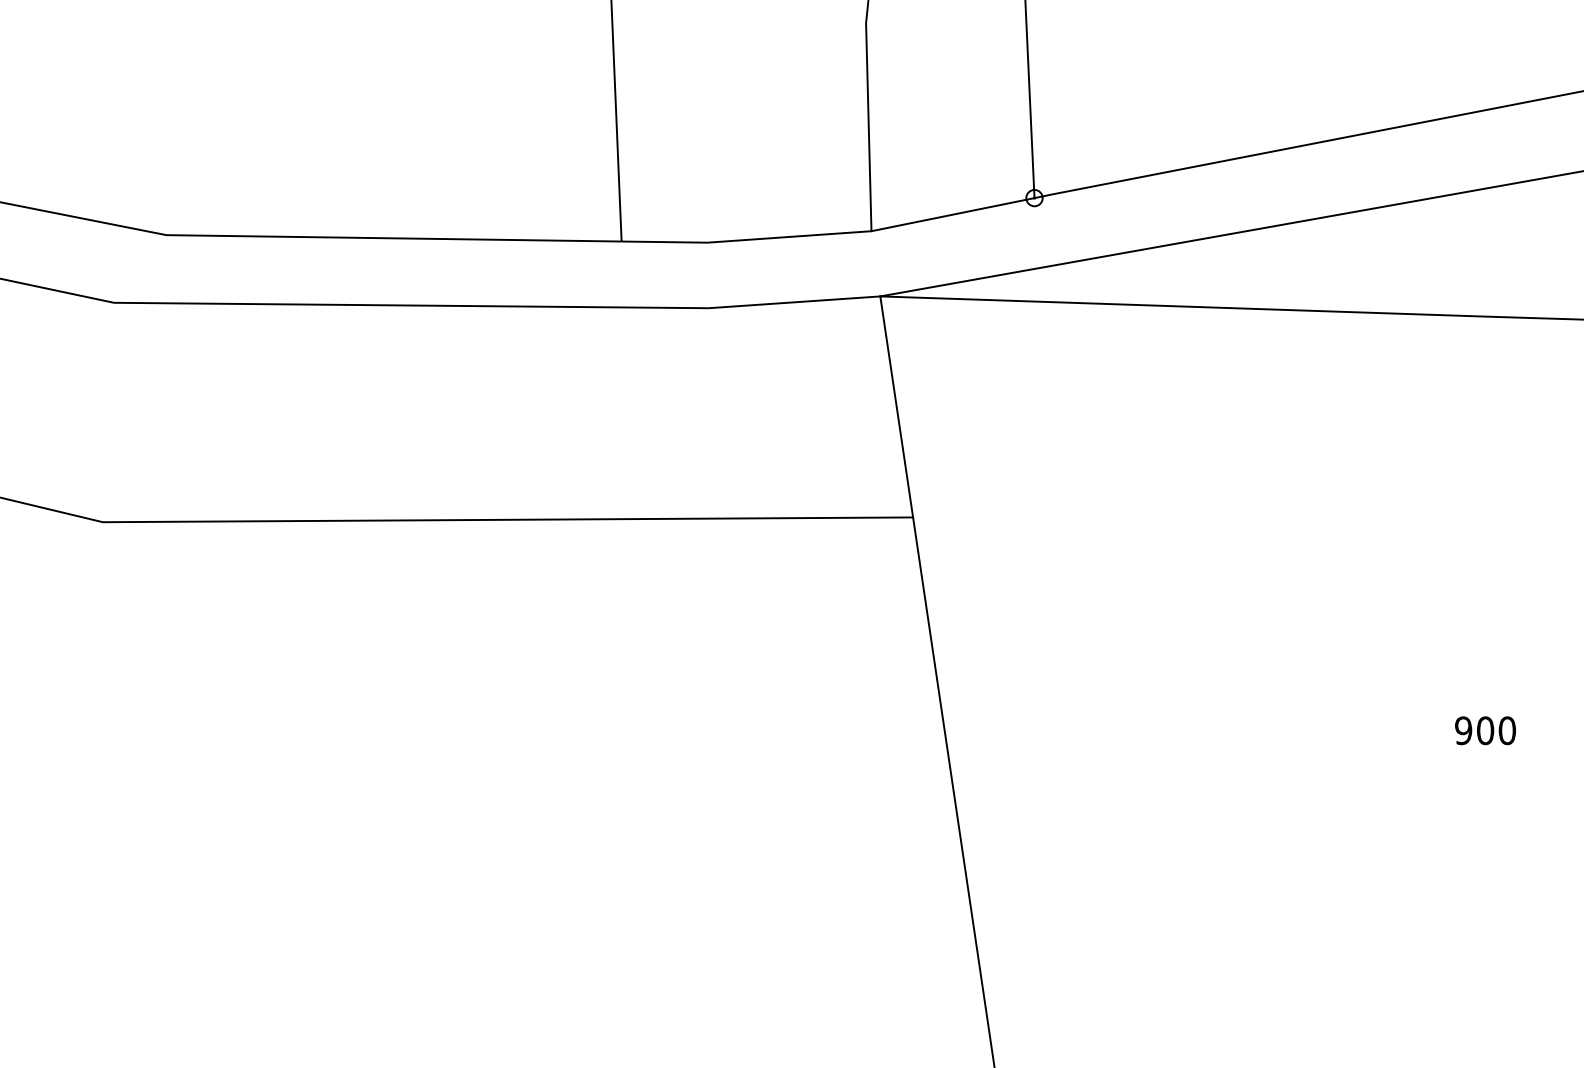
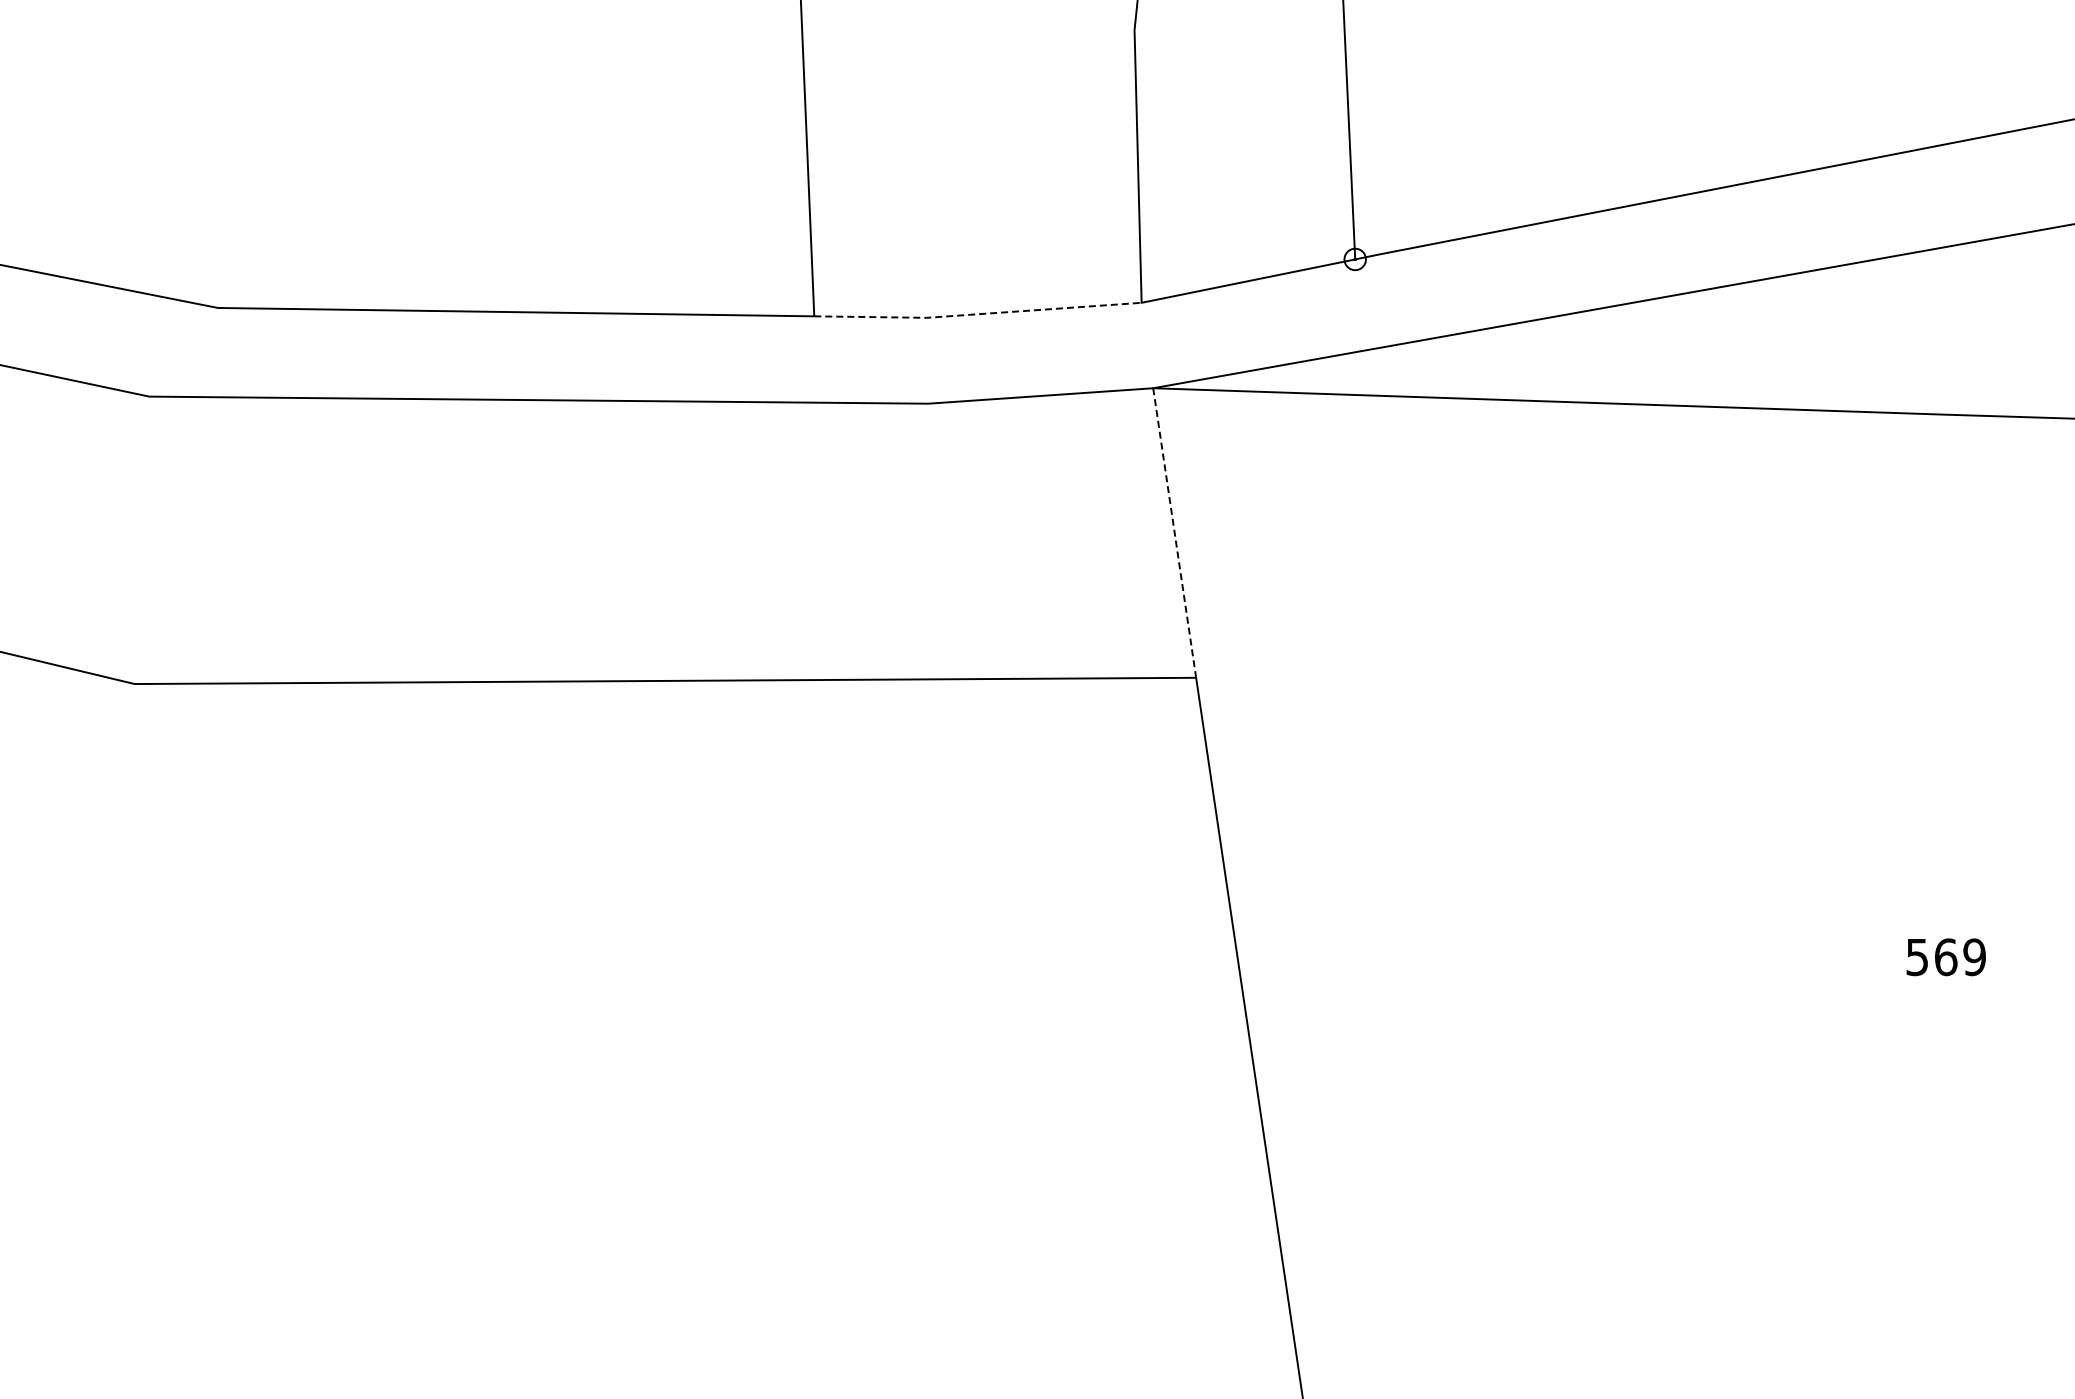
line: (746, 240) -> (977, 314), solid -> dashed
line: (896, 407) -> (1174, 533), solid -> dashed
text: (1485, 730) -> (1946, 957), 900 -> 569

